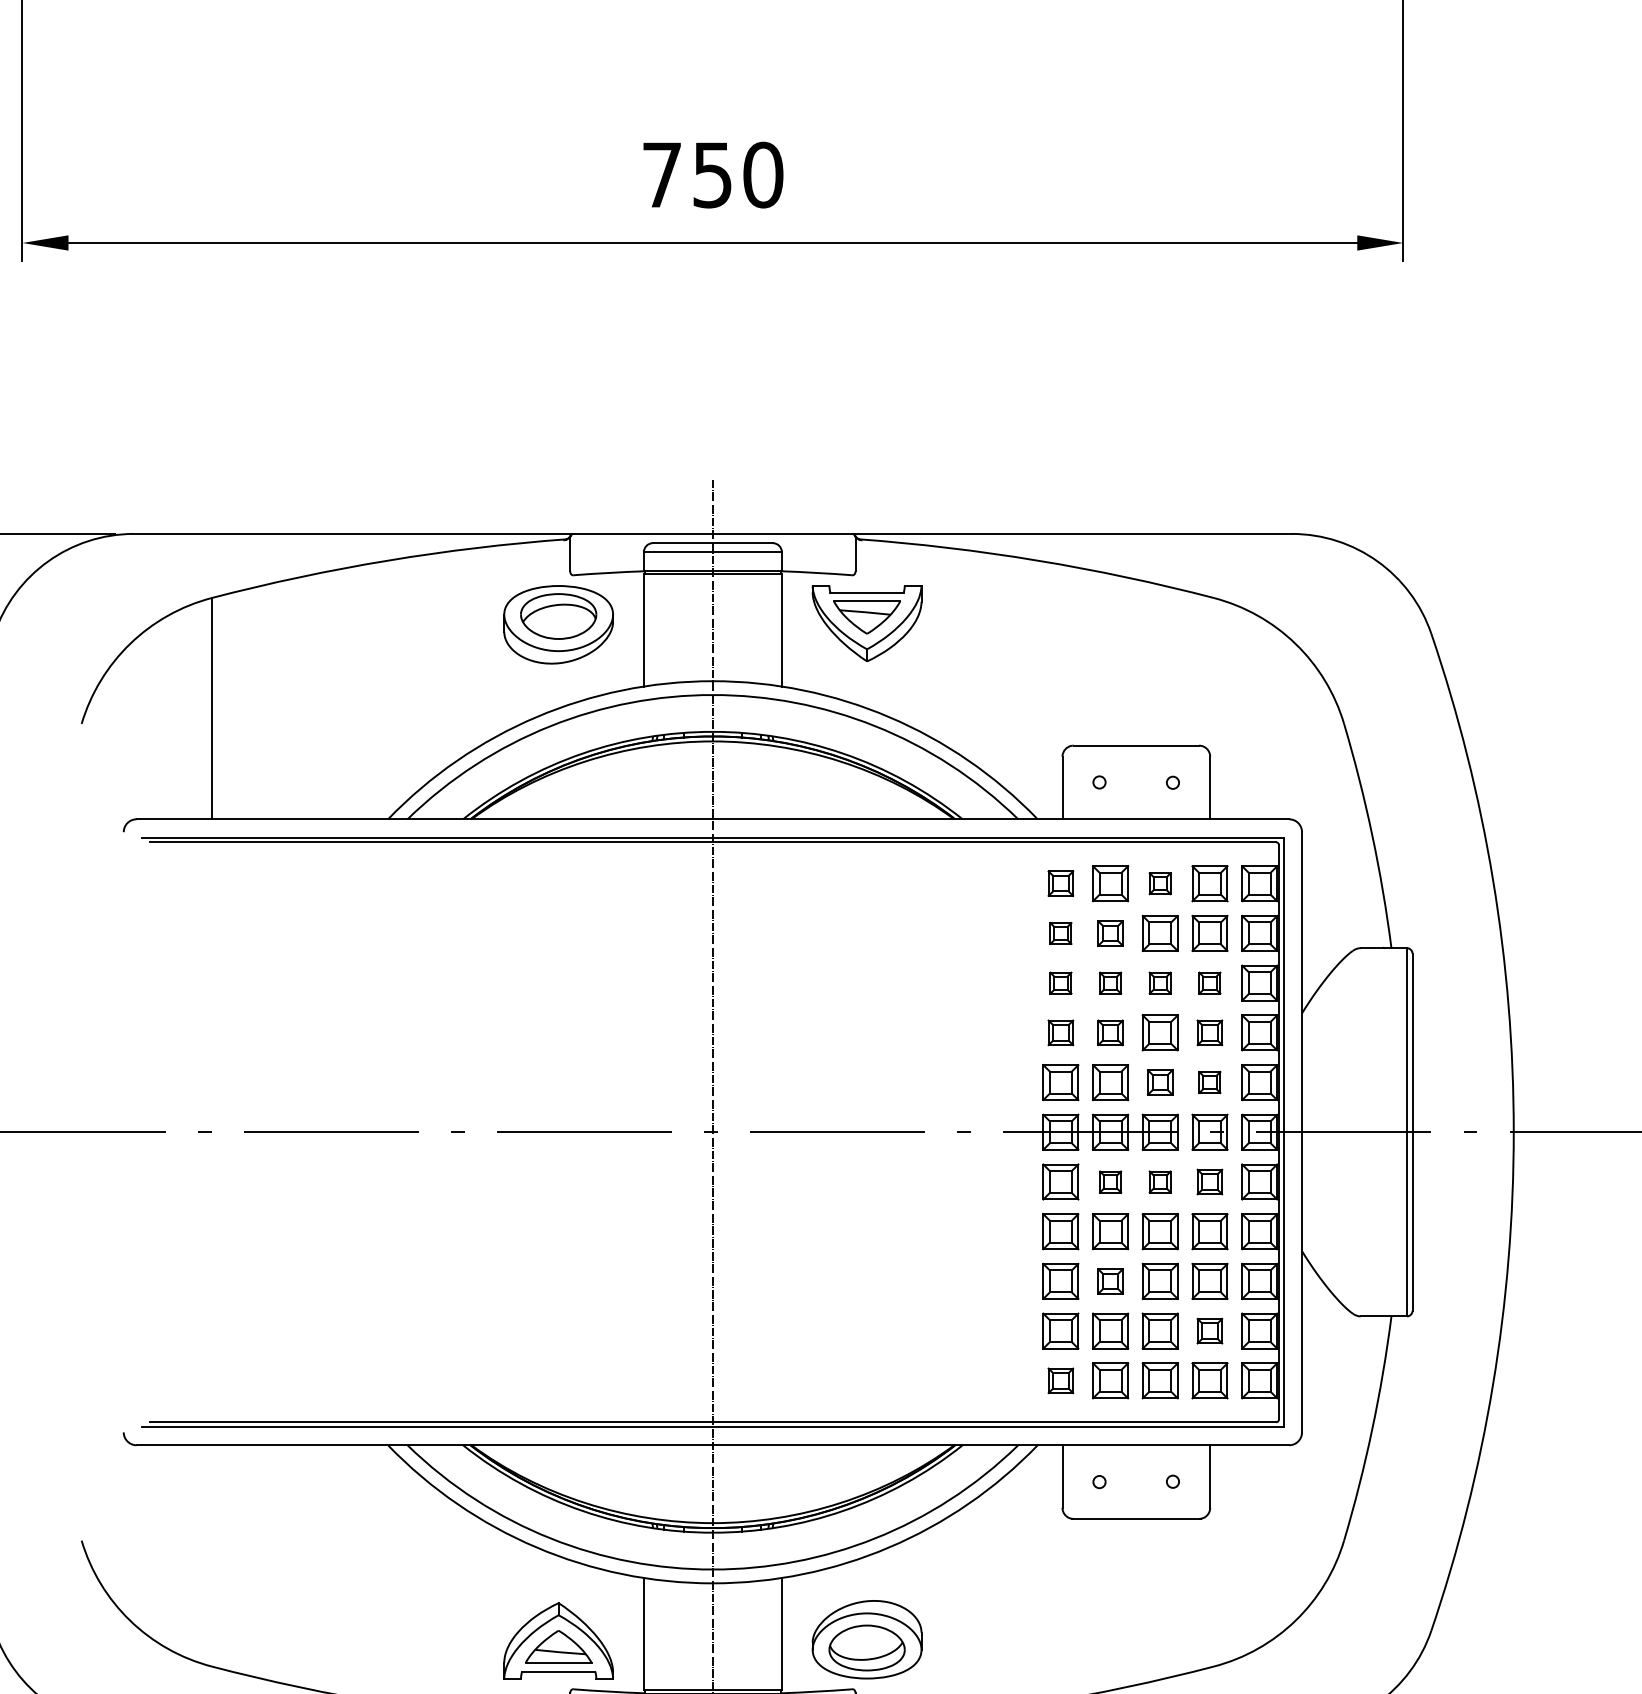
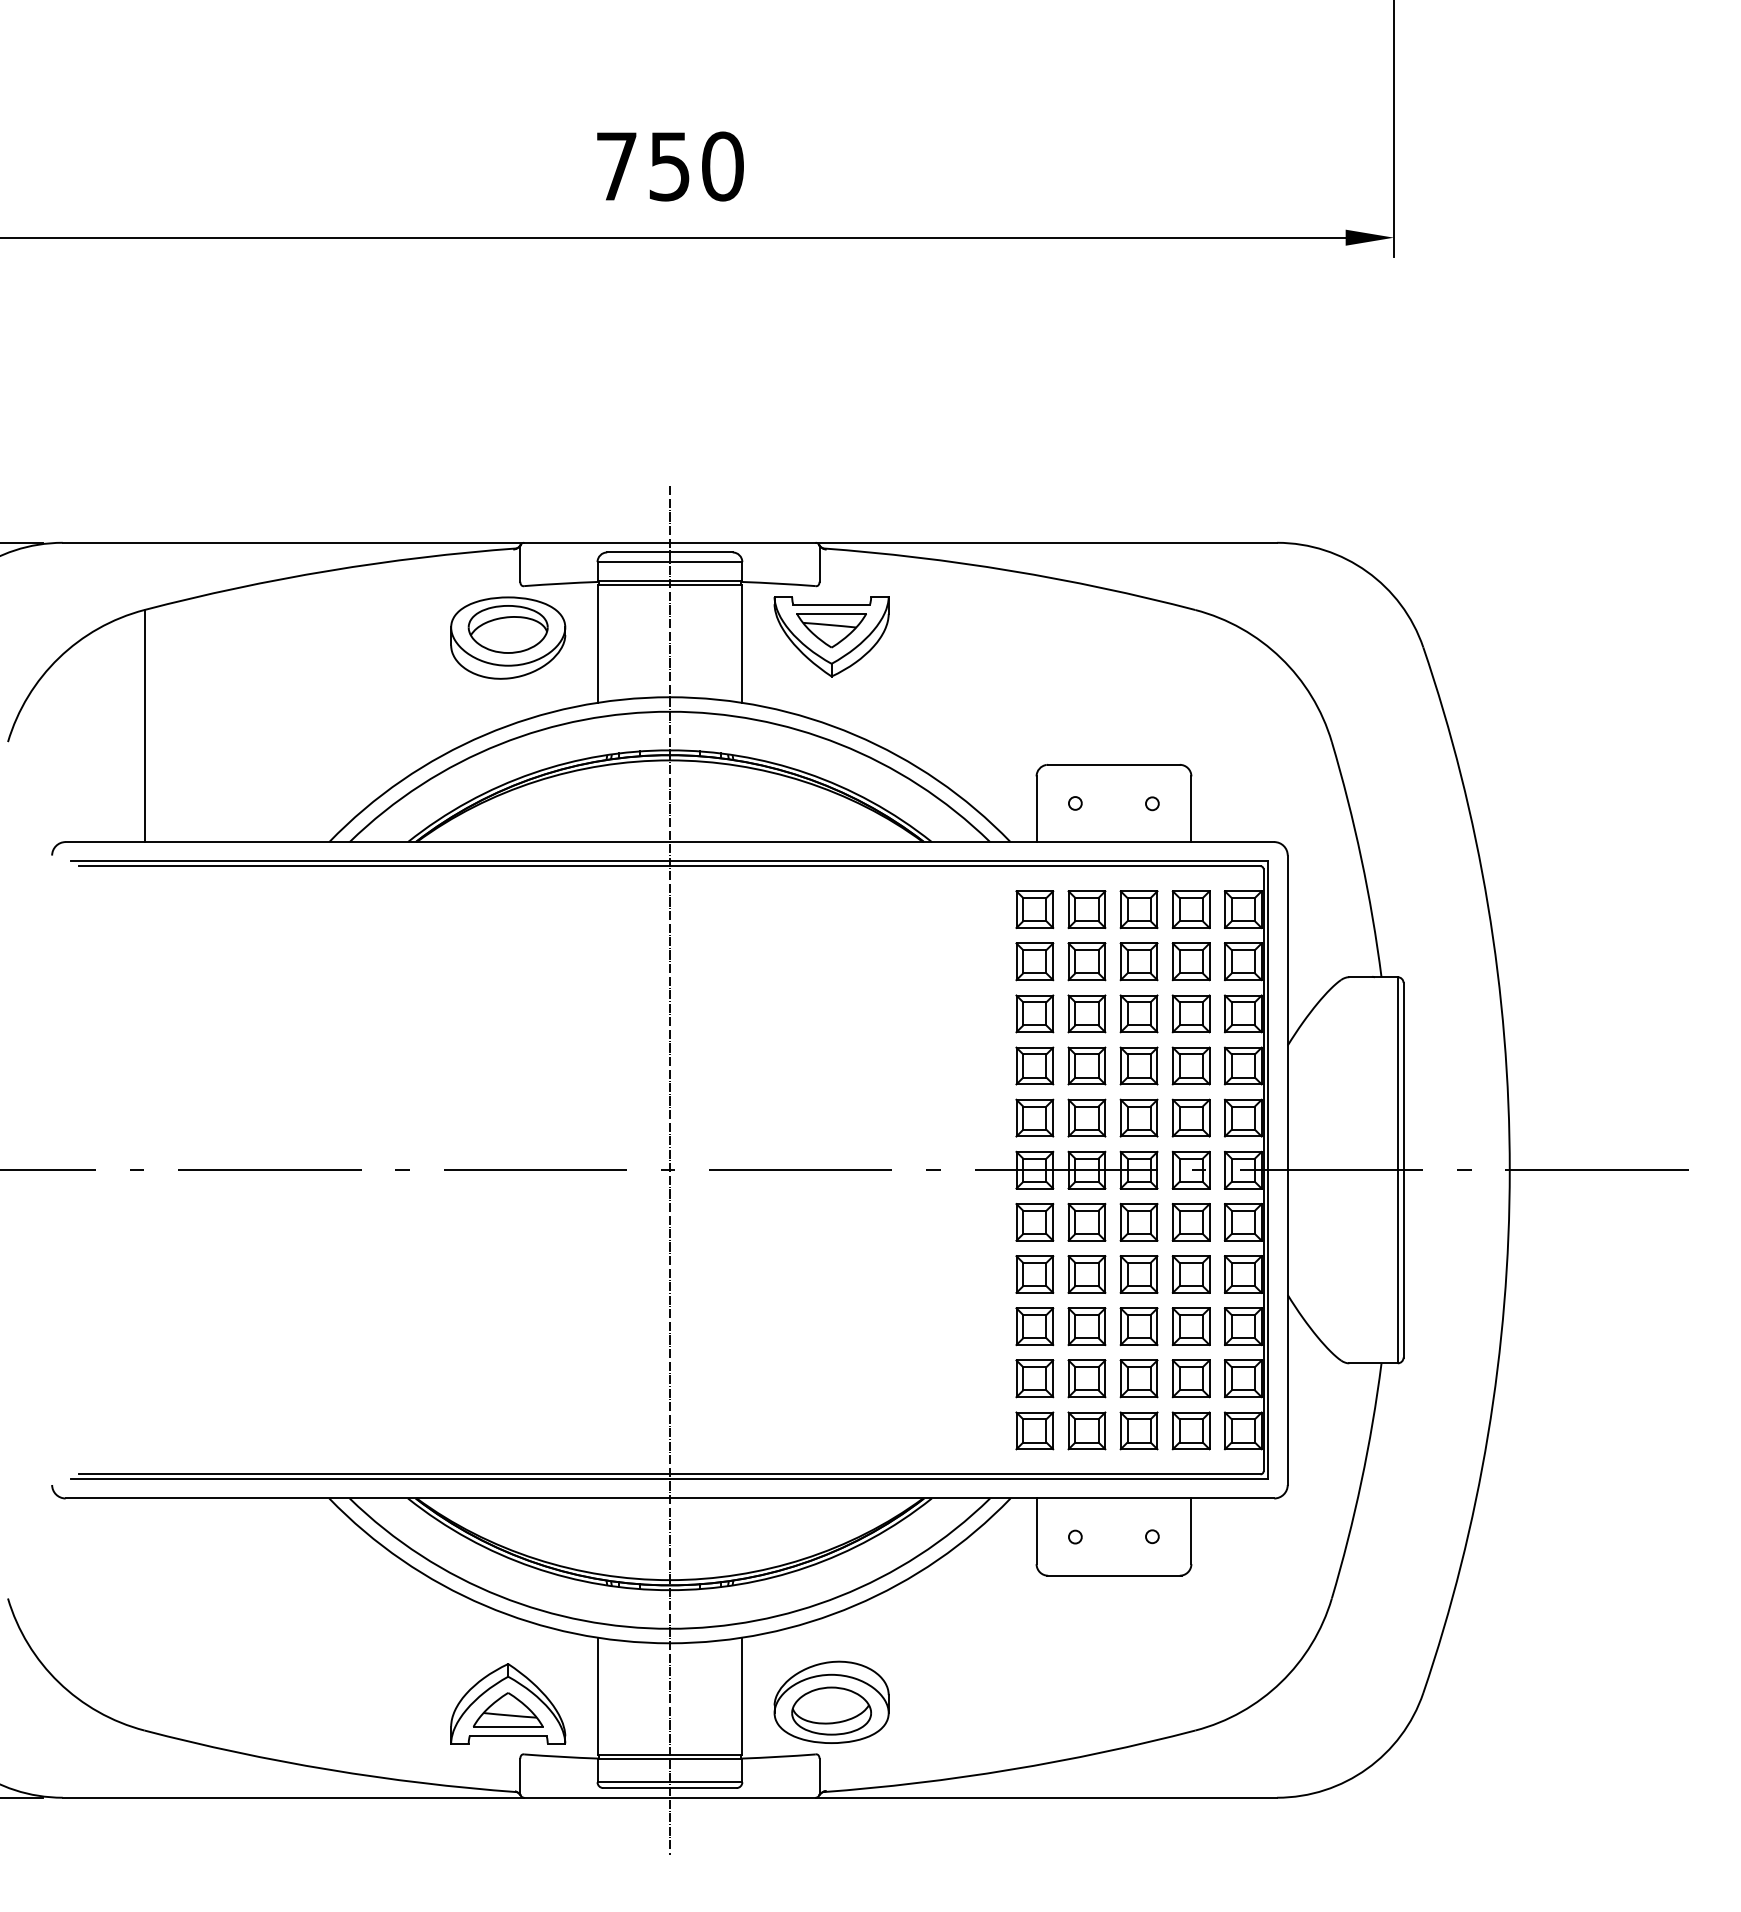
part: (1060, 883) -> (1034, 909), size x1.43
part: (1159, 883) -> (1138, 909), size x1.67
part: (1060, 933) -> (1034, 961), size x1.67
part: (1110, 933) -> (1086, 961), size x1.43
part: (1060, 982) -> (1034, 1013), size x1.67
part: (1110, 982) -> (1086, 1013), size x1.67
part: (1159, 982) -> (1138, 1013), size x1.67
part: (1209, 982) -> (1190, 1013), size x1.67
part: (1060, 1032) -> (1034, 1065), size x1.43
part: (1110, 1032) -> (1086, 1065), size x1.43
part: (1209, 1032) -> (1190, 1065), size x1.43
part: (1159, 1081) -> (1138, 1117), size x1.43
part: (1209, 1081) -> (1190, 1117), size x1.67
part: (1110, 1182) -> (1086, 1222), size x1.67
part: (1159, 1182) -> (1138, 1222), size x1.67
part: (1209, 1182) -> (1190, 1222), size x1.43
part: (1110, 1281) -> (1086, 1326), size x1.43
part: (1209, 1330) -> (1190, 1378), size x1.43
part: (1060, 1380) -> (1034, 1430), size x1.43

